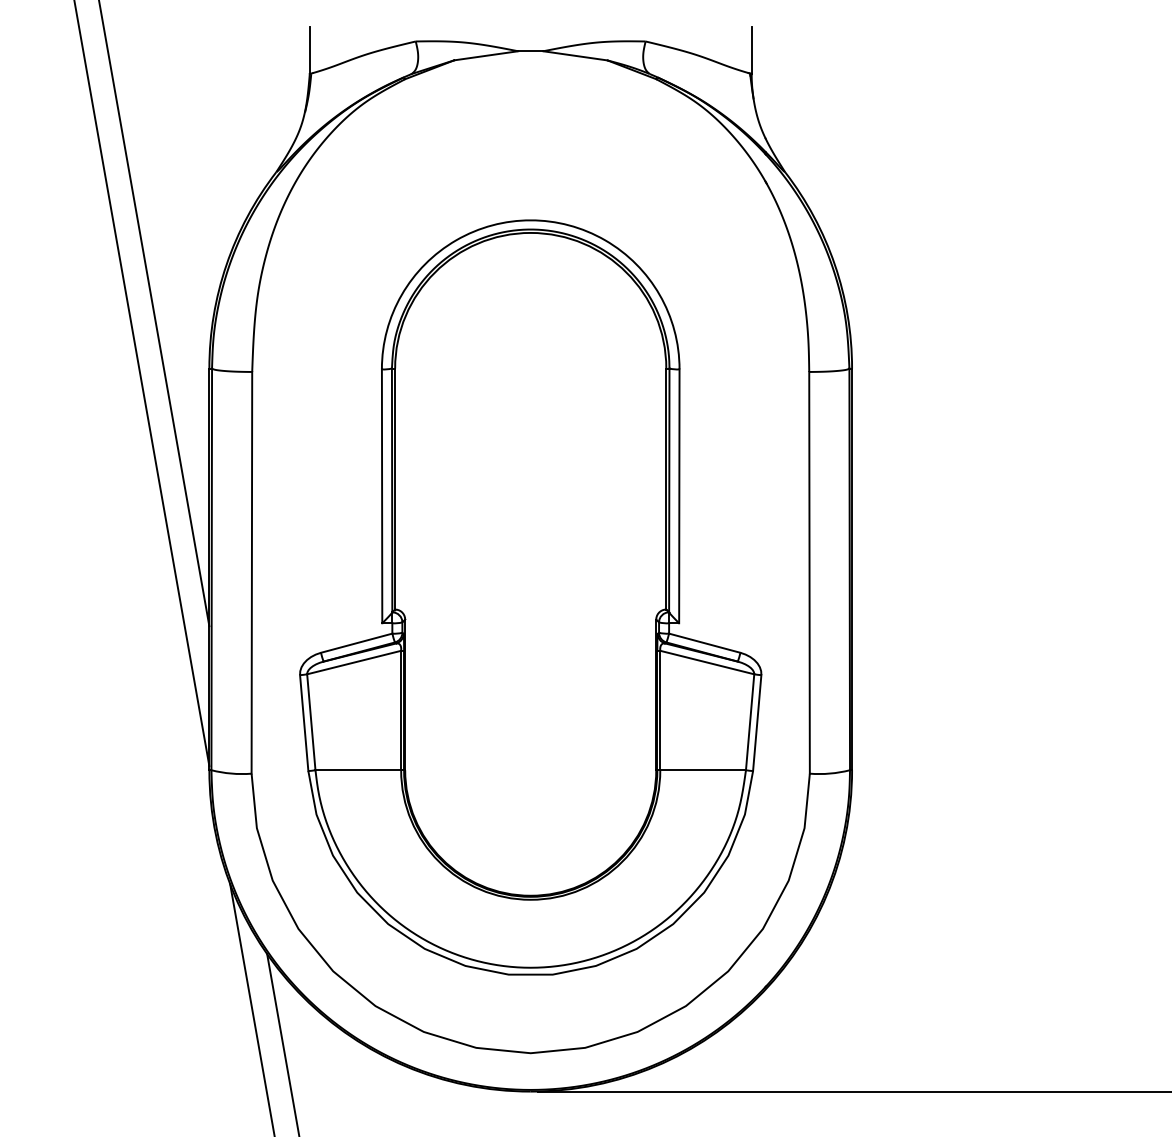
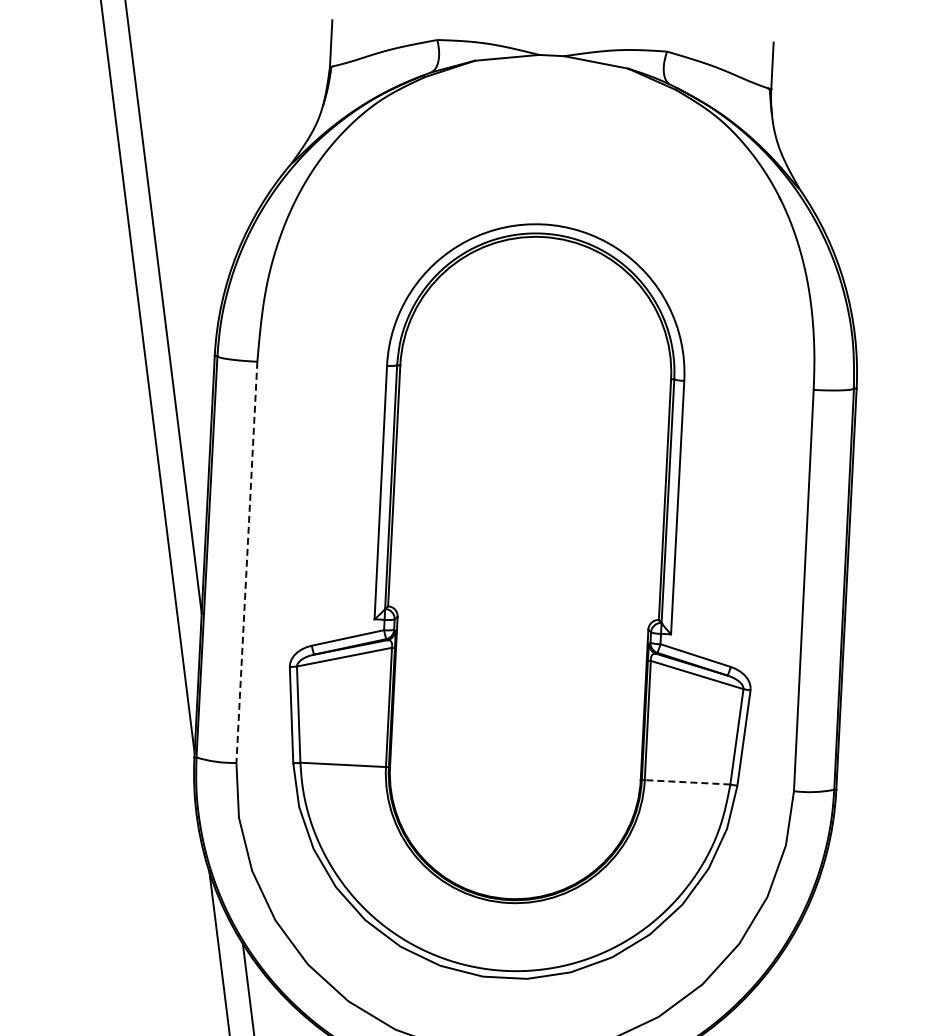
line: (251, 572) -> (246, 562), solid -> dashed
line: (703, 770) -> (687, 782), solid -> dashed

